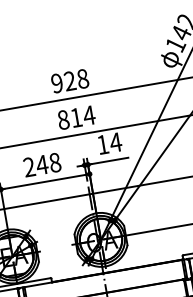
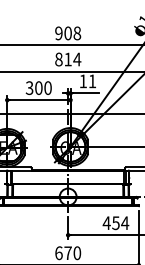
text: (69, 81) -> (67, 33), 928 -> 908
text: (115, 142) -> (92, 81), 14 -> 11
text: (41, 165) -> (38, 88), 248 -> 300

